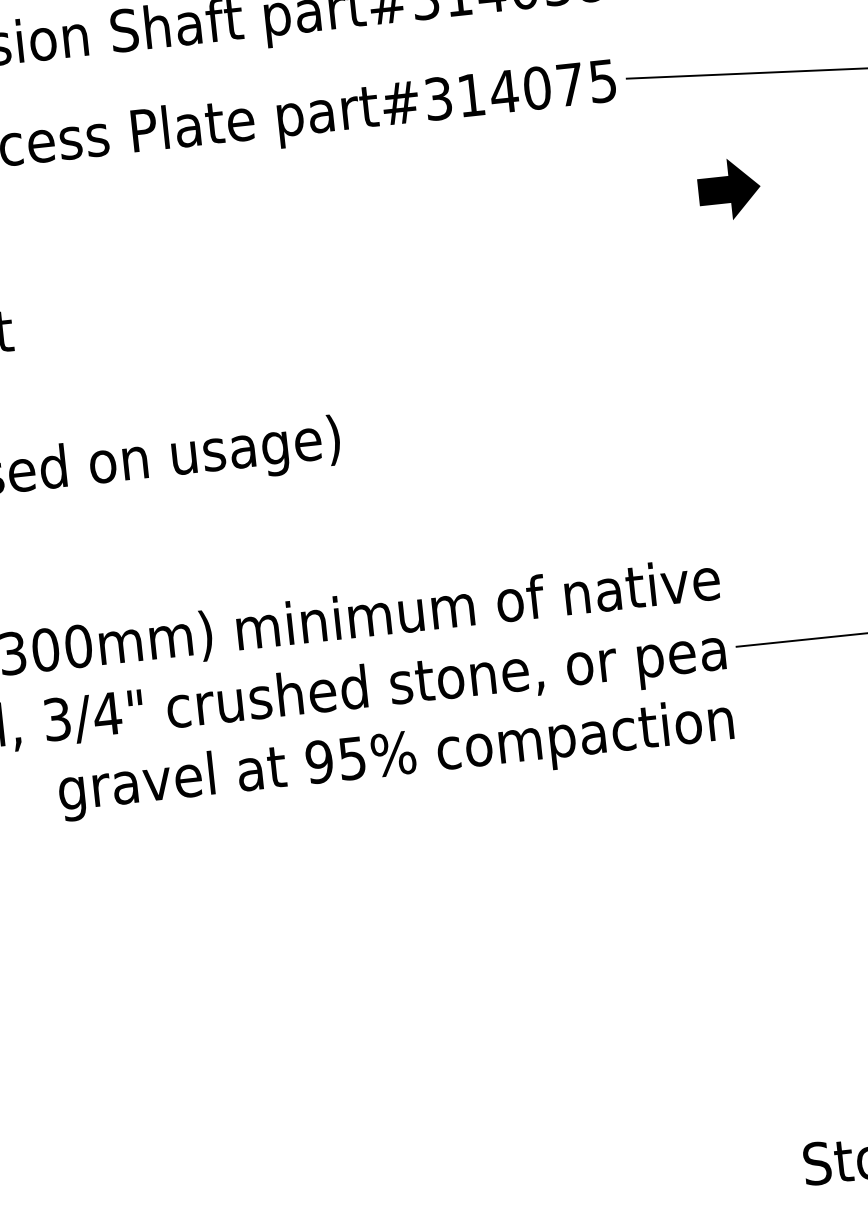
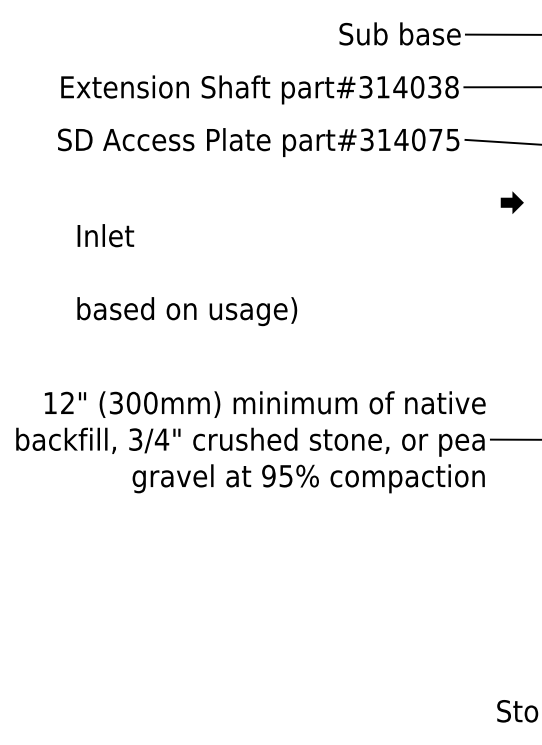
part: (727, 188) -> (511, 202), size x0.71

